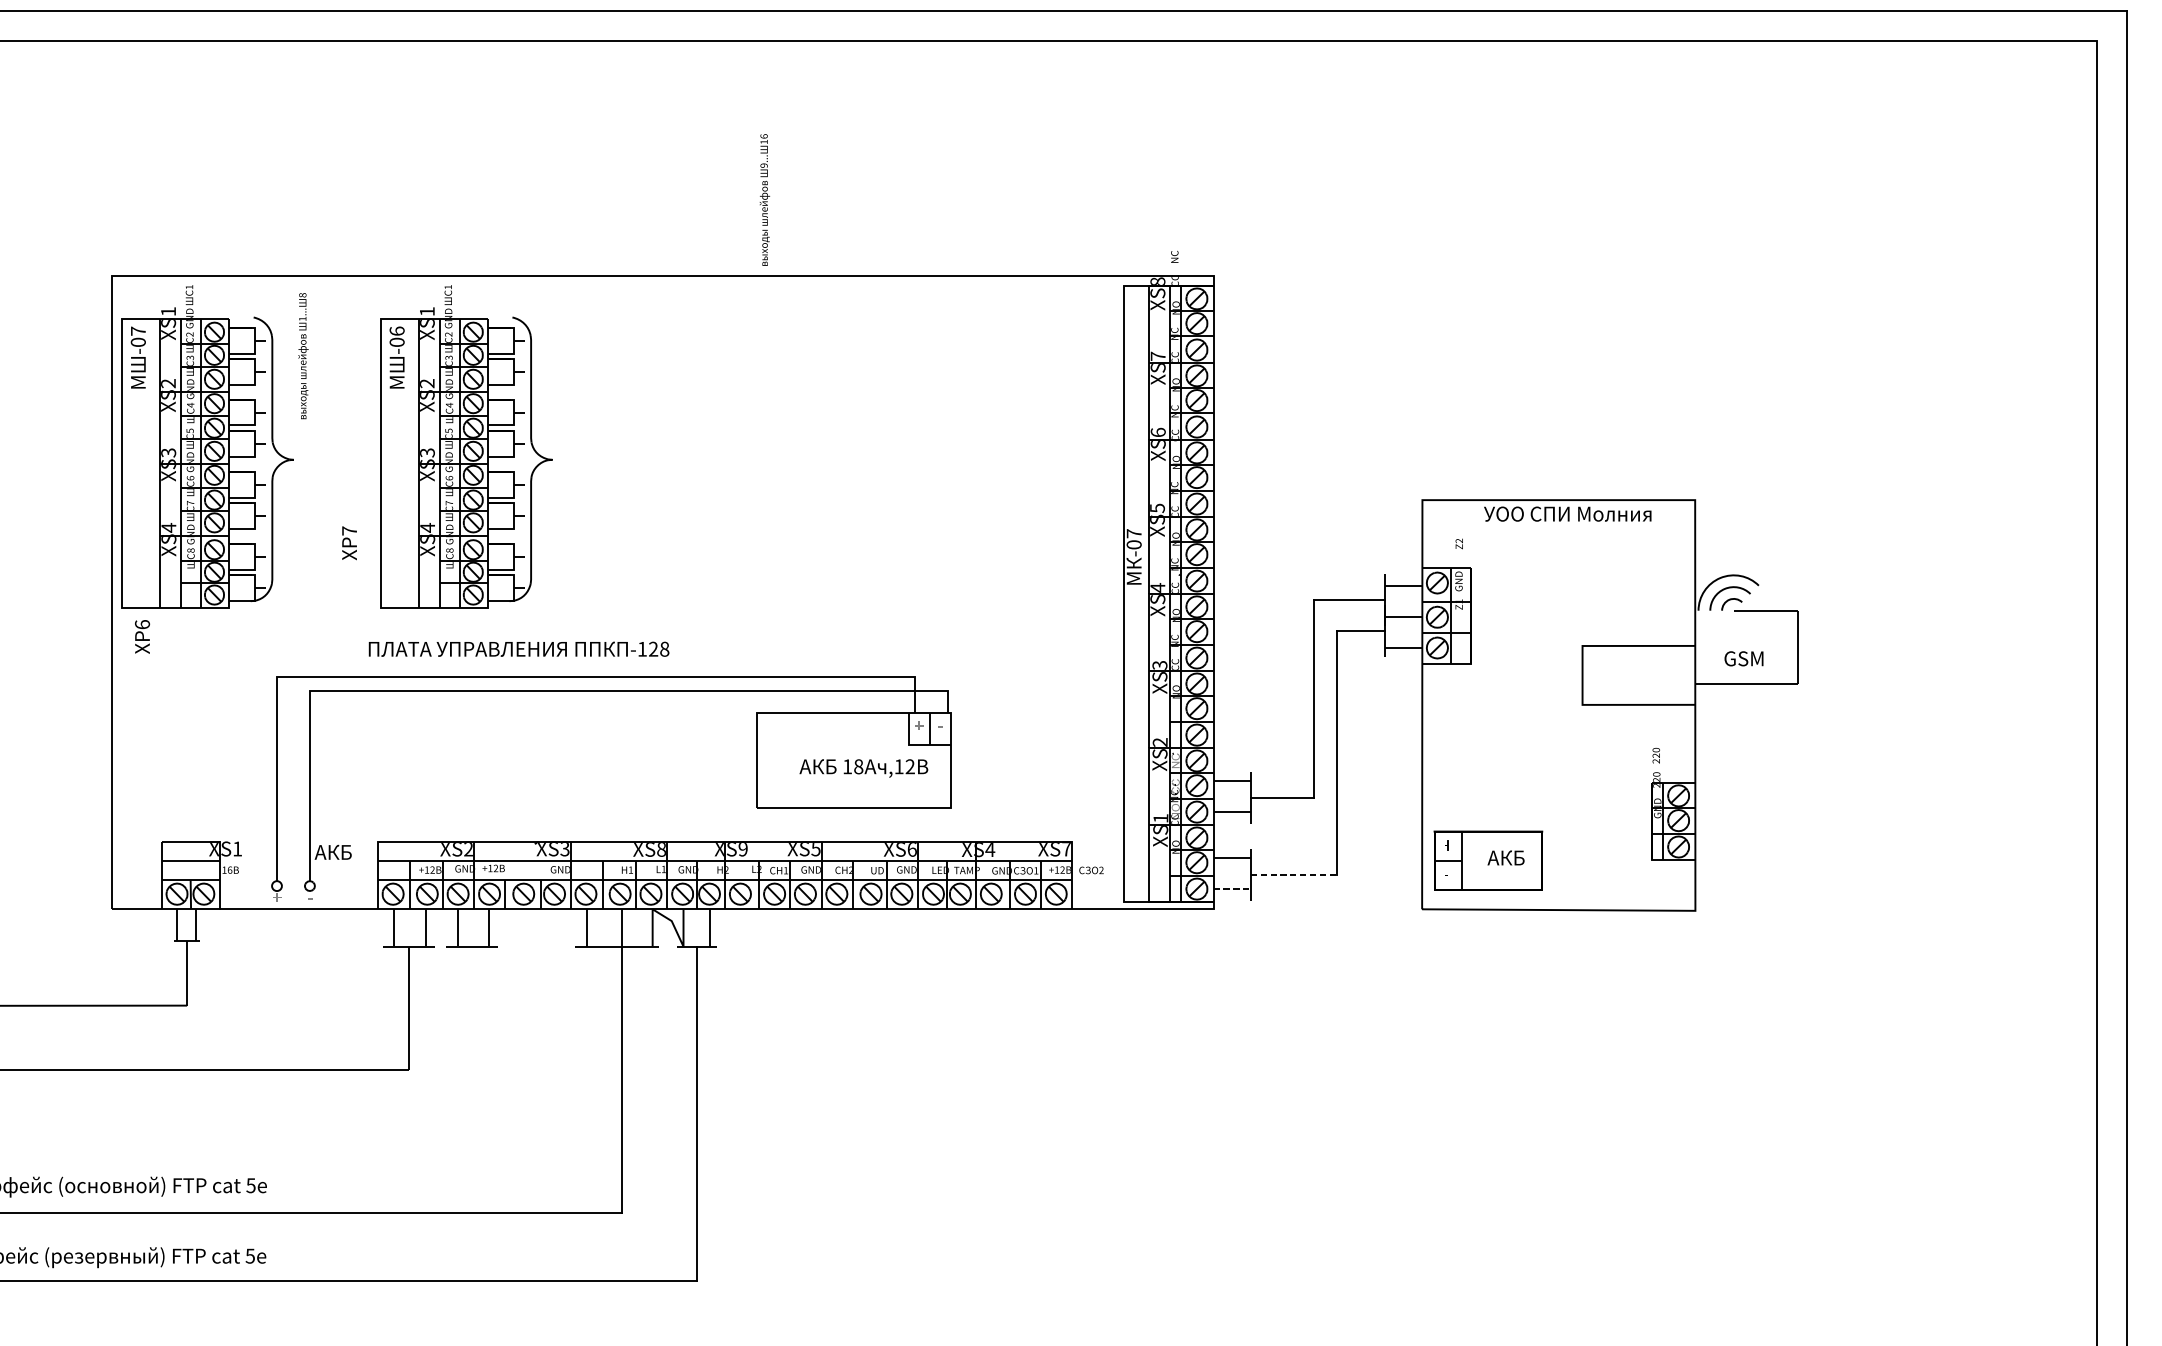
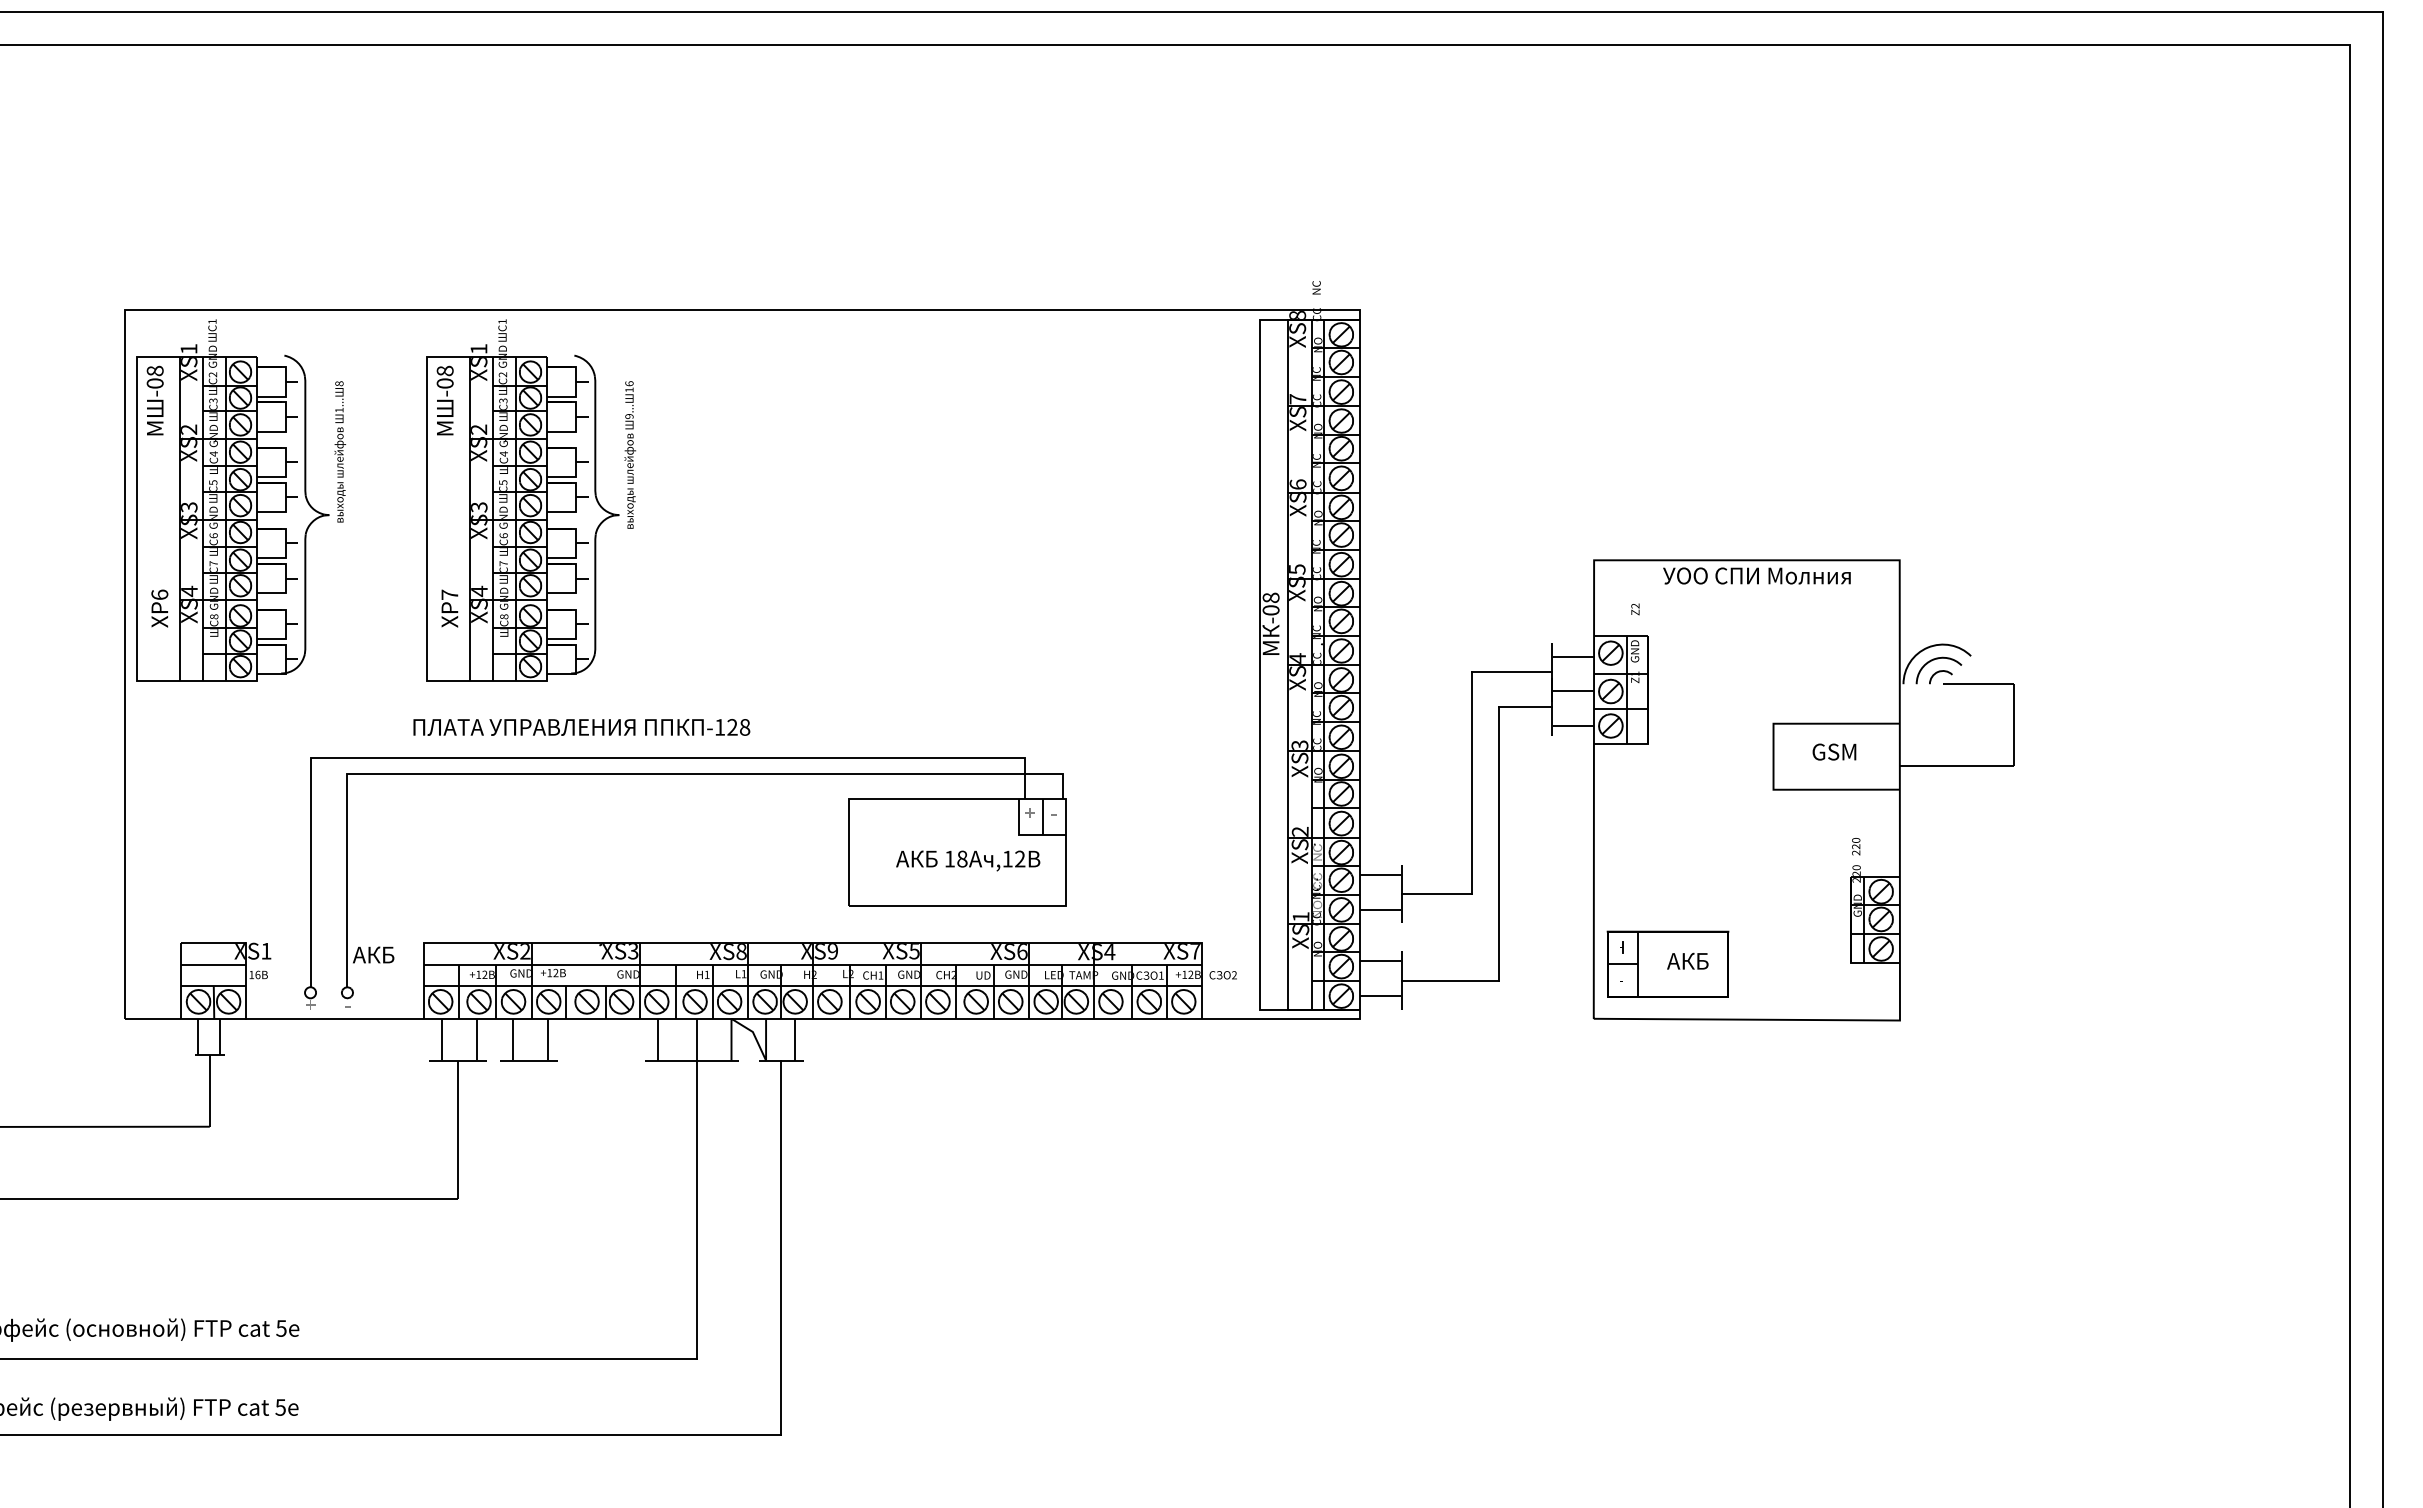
text: (765, 199) -> (630, 454), moved
text: (137, 330) -> (154, 370), -07 -> -08
text: (396, 330) -> (444, 370), -06 -> -08
text: (303, 355) -> (340, 451), moved
text: (1133, 533) -> (1270, 597), -07 -> -08
text: (349, 543) -> (449, 608), moved
text: (142, 636) -> (159, 608), moved
text: (1744, 658) -> (1834, 751), moved
line: (1294, 875) -> (1450, 980), dashed -> solid
line: (1231, 889) -> (1380, 996), dashed -> solid

